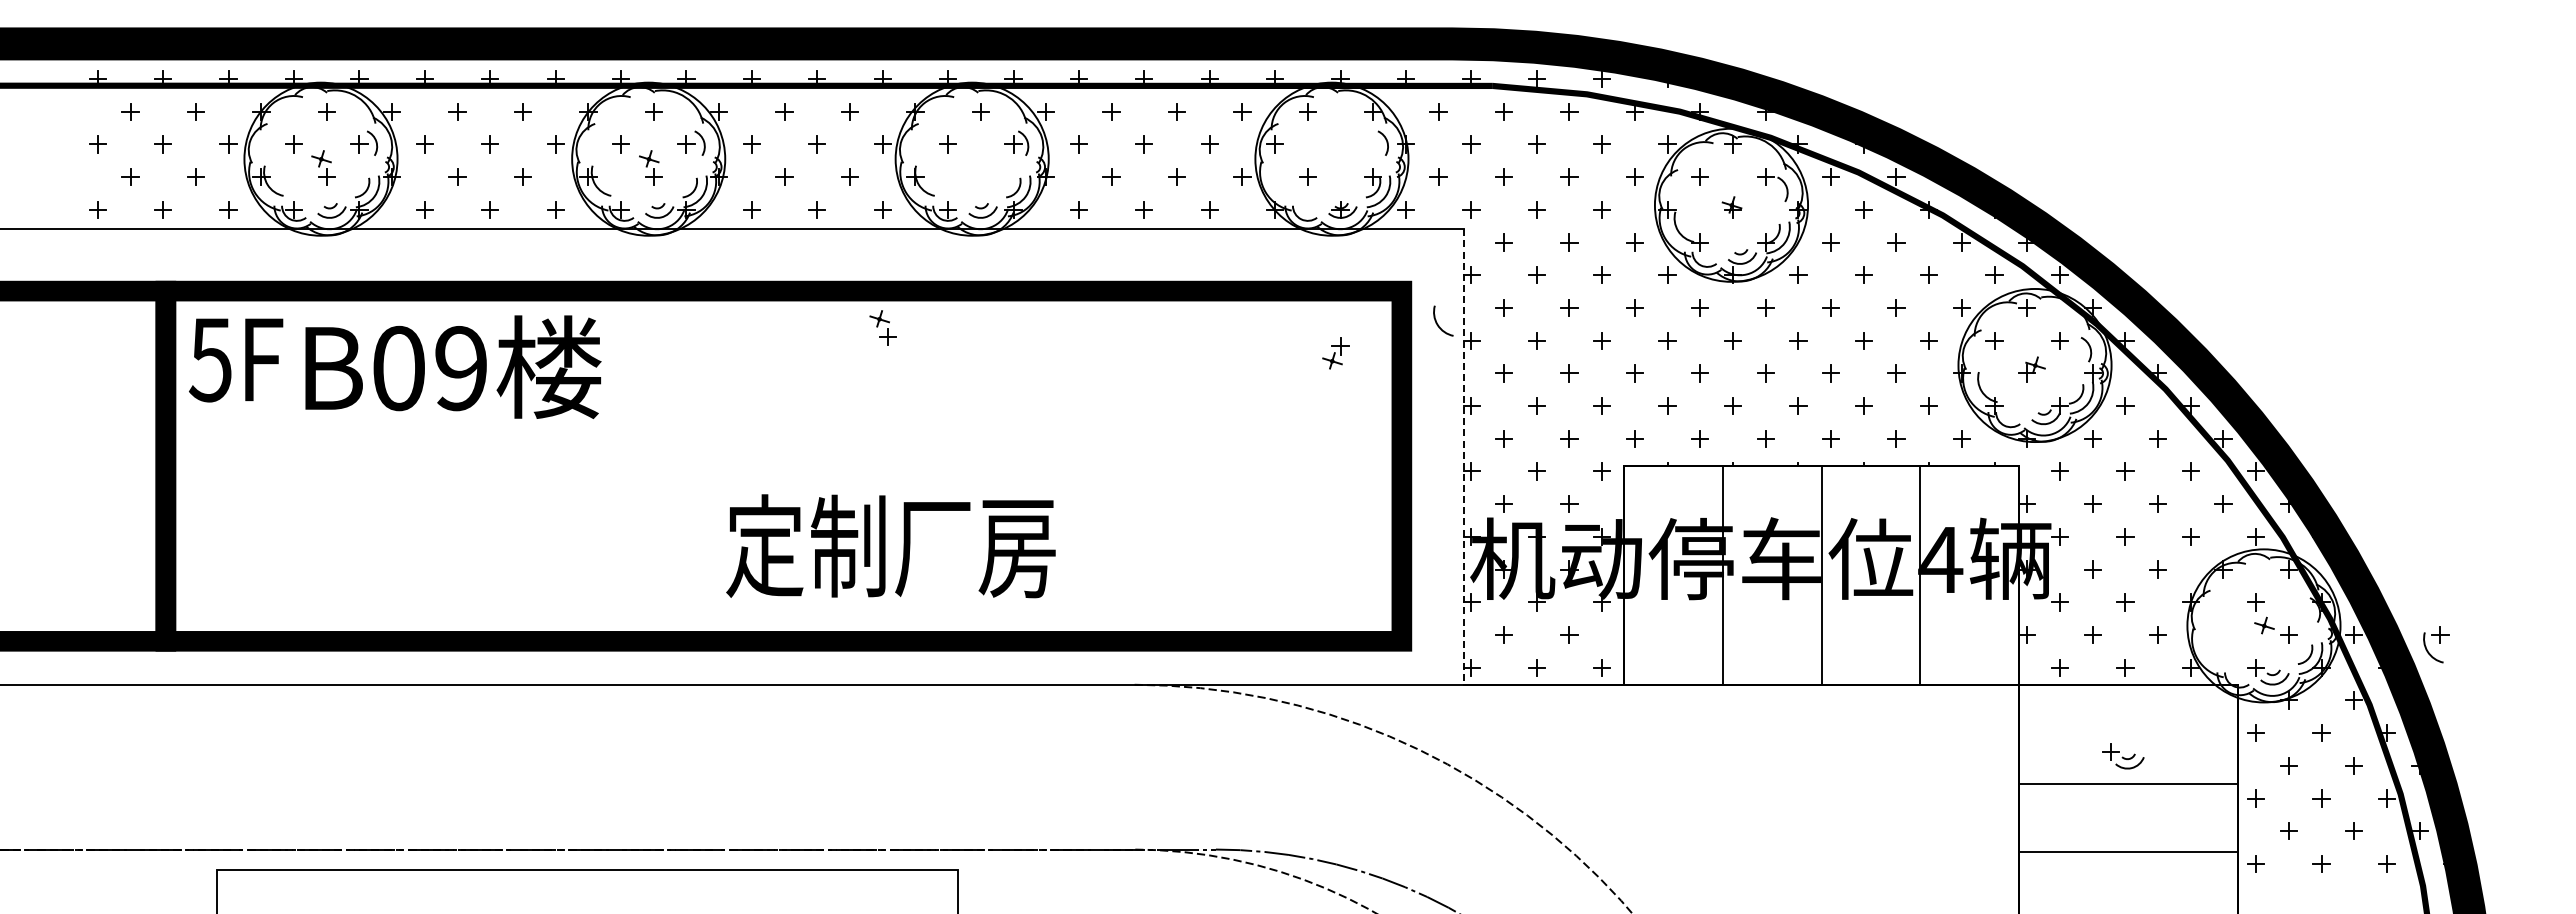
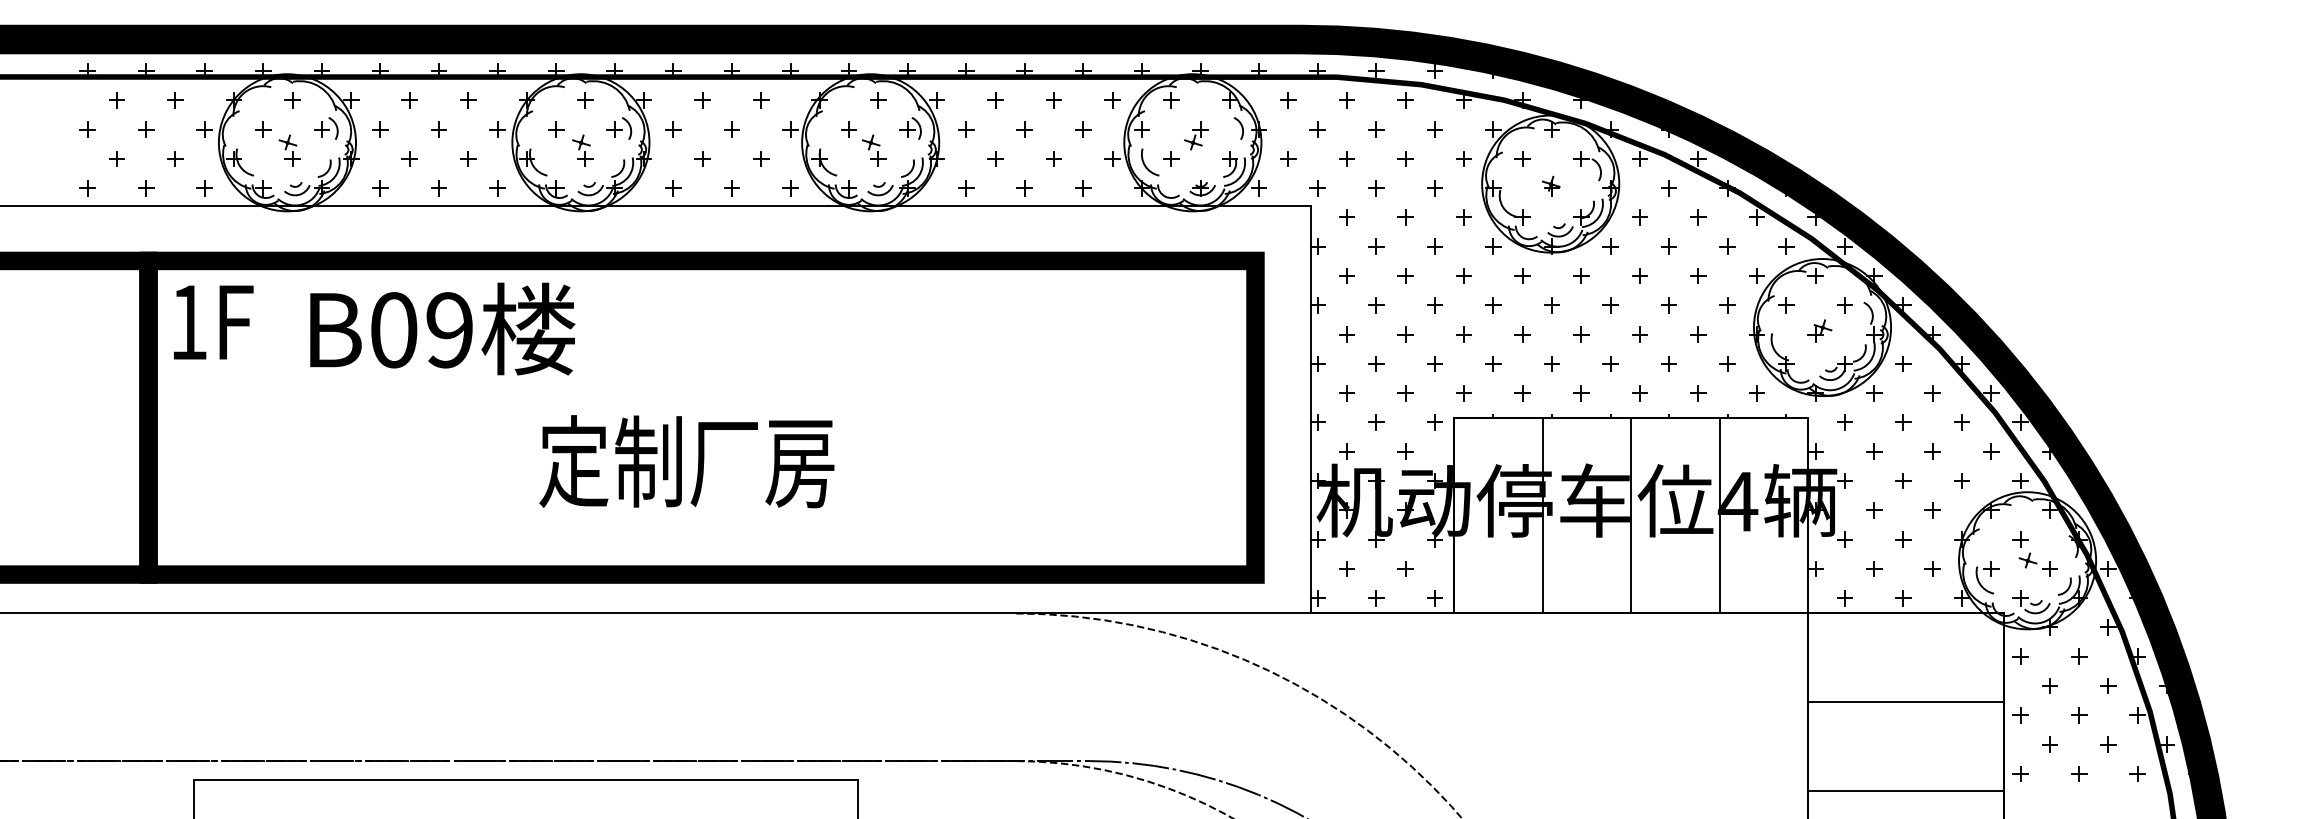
curve: (1437, 322) -> (1144, 163), moved
part: (882, 327) -> (873, 150), moved
part: (1335, 353) -> (1196, 135), moved
text: (210, 360) -> (188, 323), 5F -> 1F
text: (453, 366) -> (442, 328), moved
line: (1463, 457) -> (1310, 409), dashed -> solid
text: (890, 546) -> (686, 461), moved
part: (2436, 644) -> (1987, 577), moved
part: (2123, 756) -> (1901, 677), removed
line: (2128, 851) -> (1906, 790), moved

